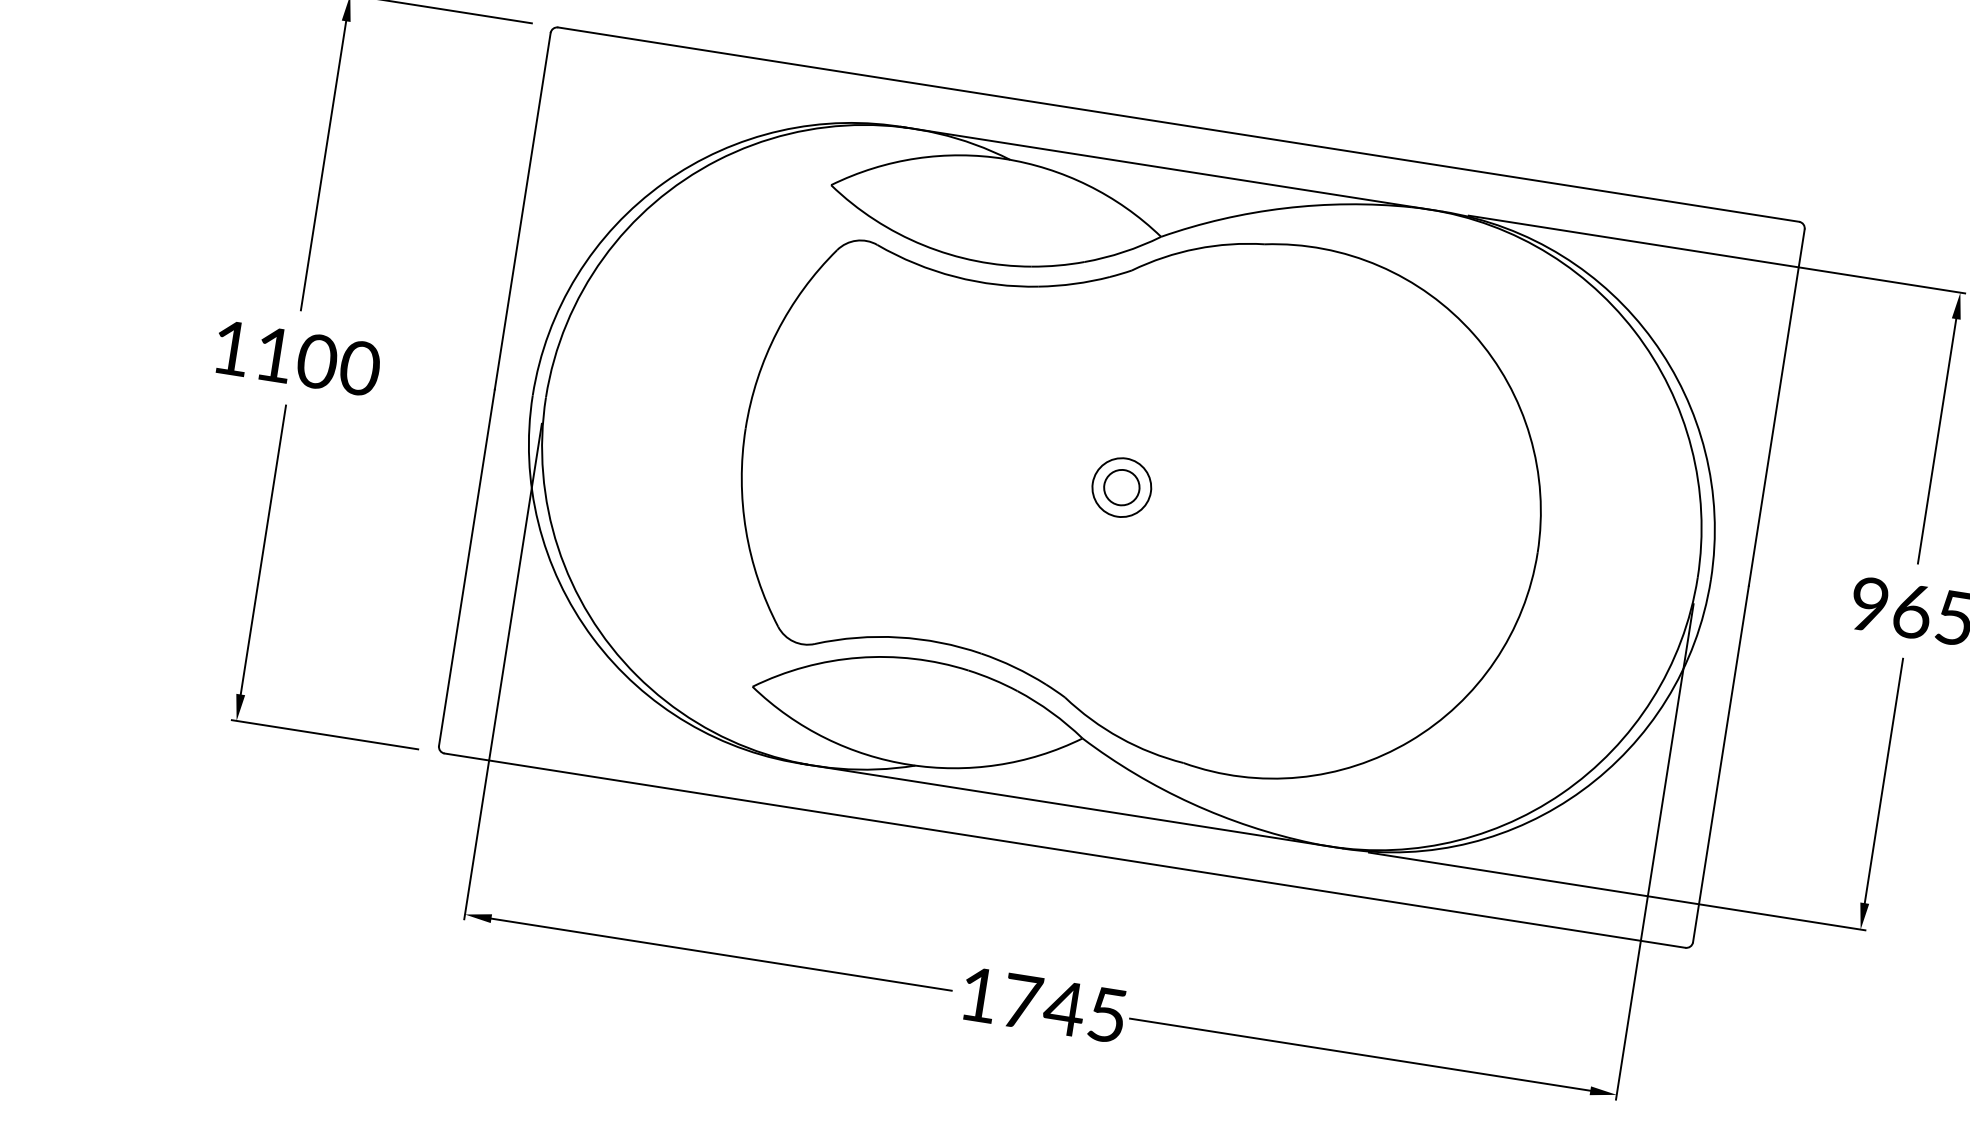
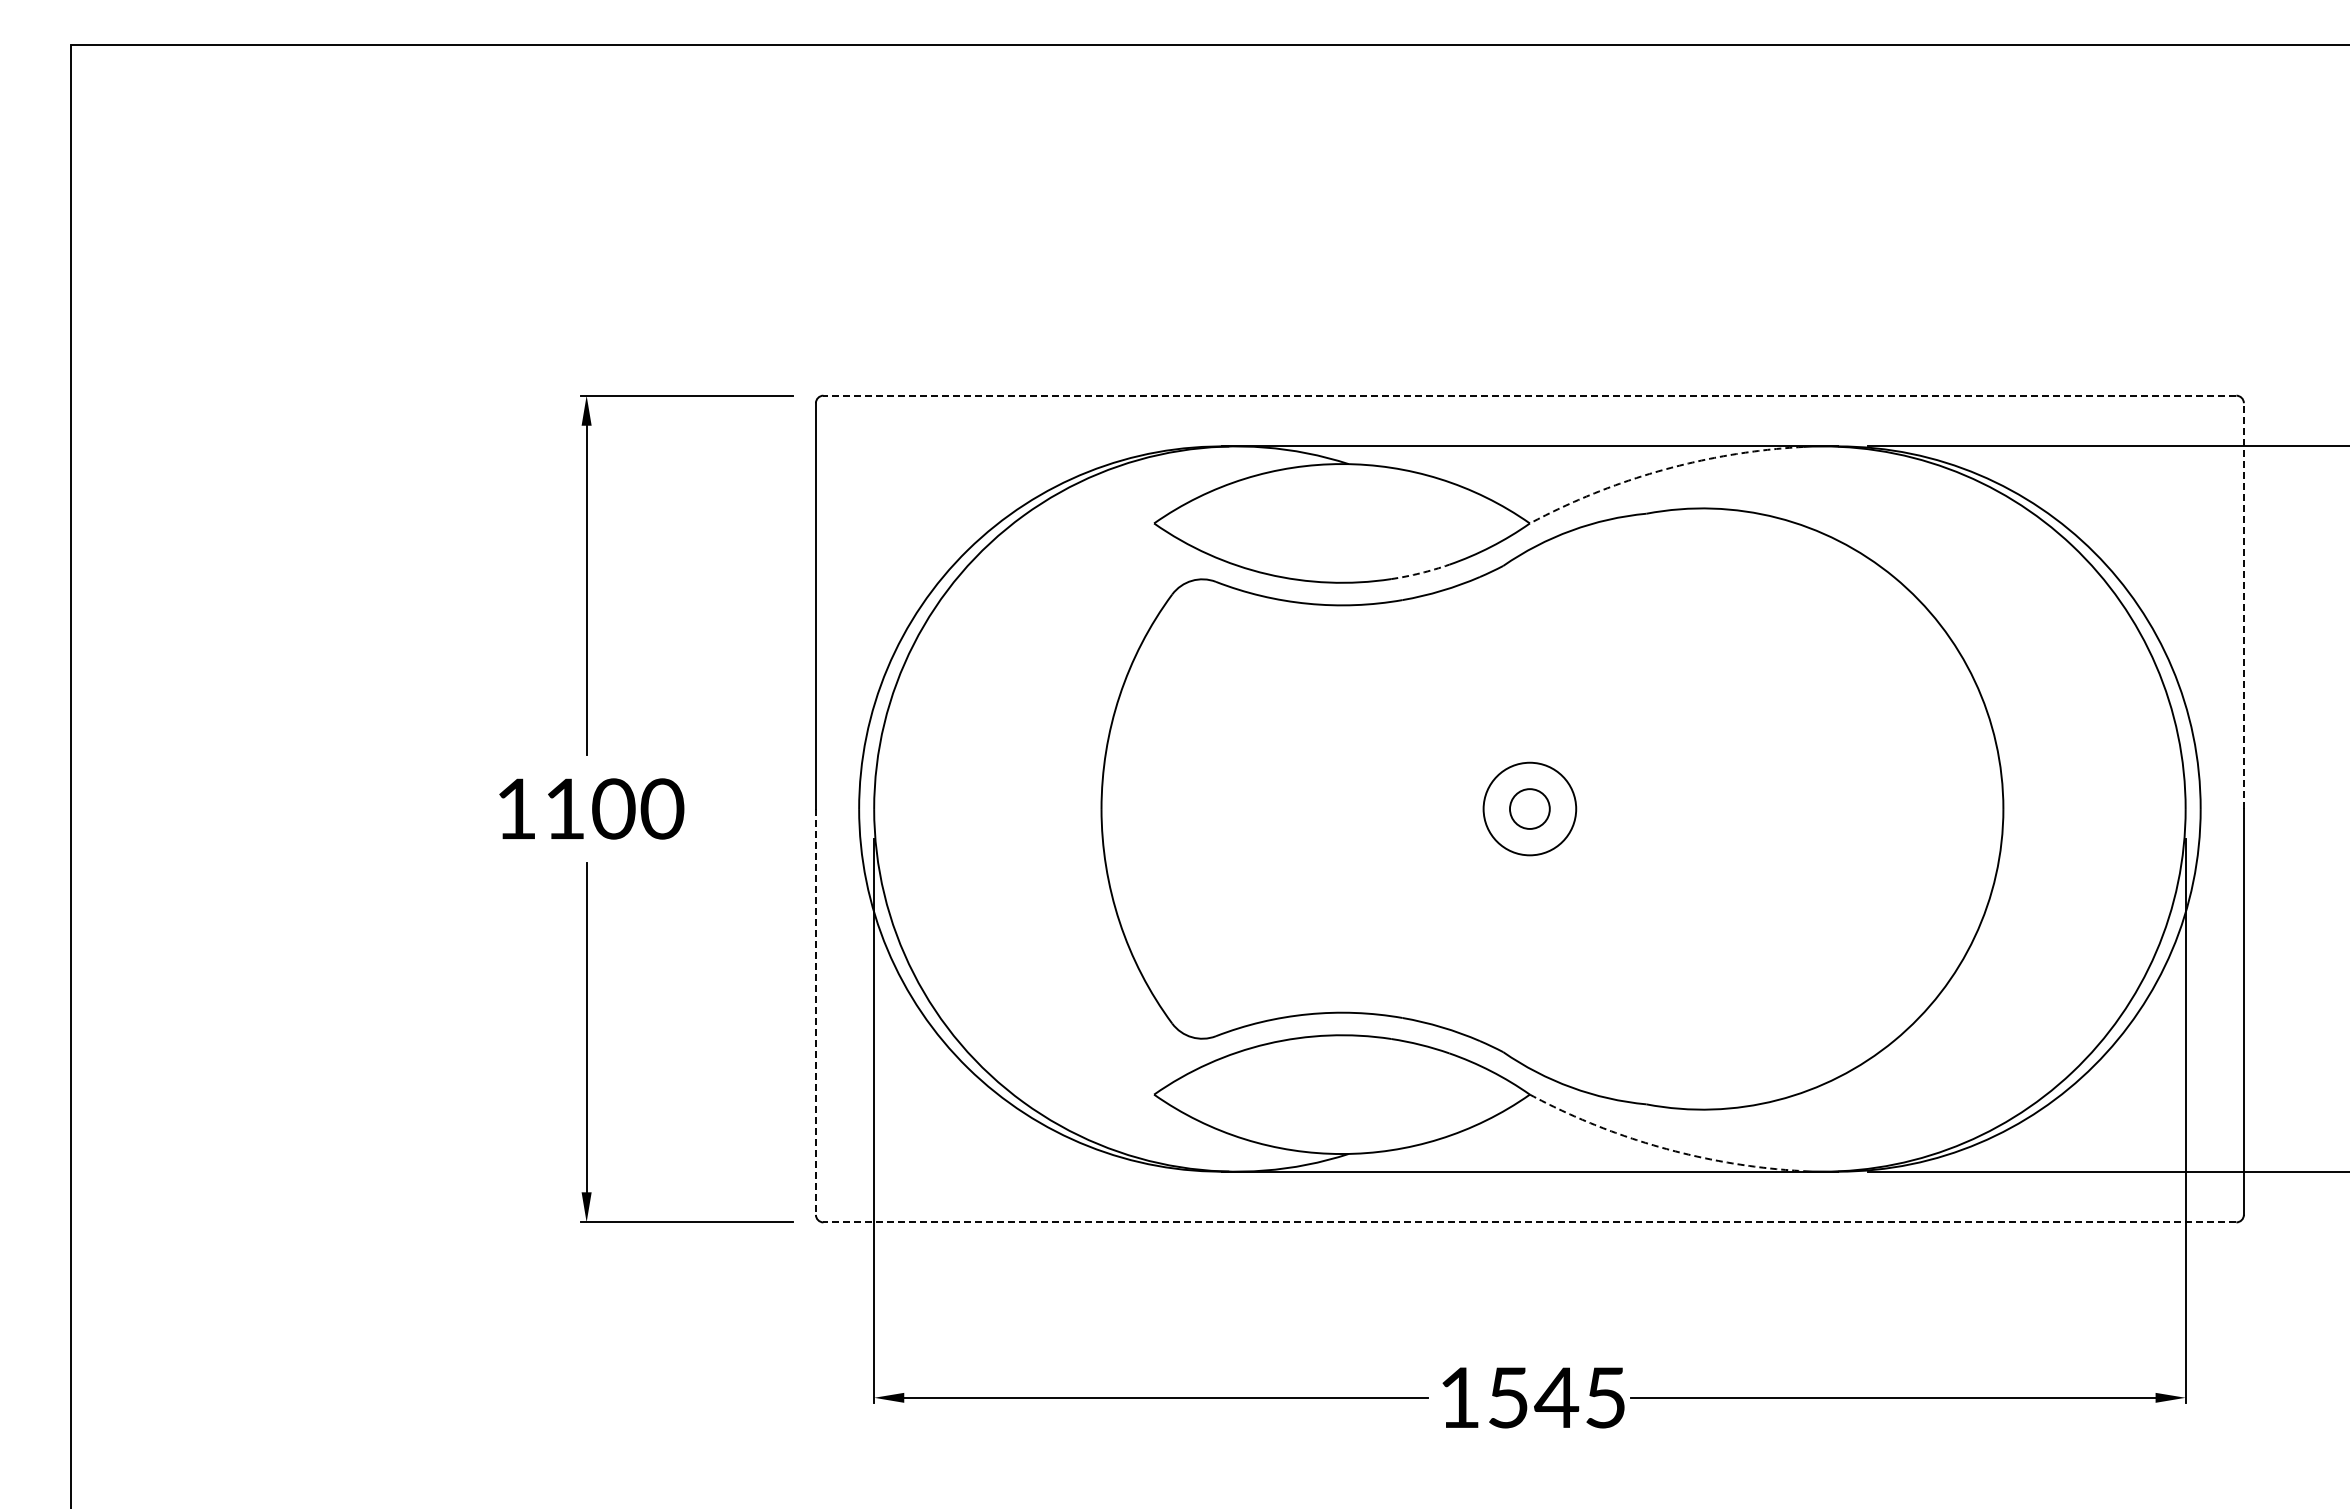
line: (1178, 124) -> (1529, 395), solid -> dashed
arc: (1284, 208) -> (1662, 470), solid -> dashed
arc: (1058, 265) -> (1420, 573), solid -> dashed
line: (1776, 407) -> (2243, 606), solid -> dashed
circle: (1121, 487) -> (1529, 808), size x1.4
line: (466, 567) -> (815, 1011), solid -> dashed
arc: (1191, 803) -> (1662, 1147), solid -> dashed
line: (1064, 850) -> (1529, 1222), solid -> dashed
text: (1022, 1001) -> (1508, 1397), 1745 -> 1545

